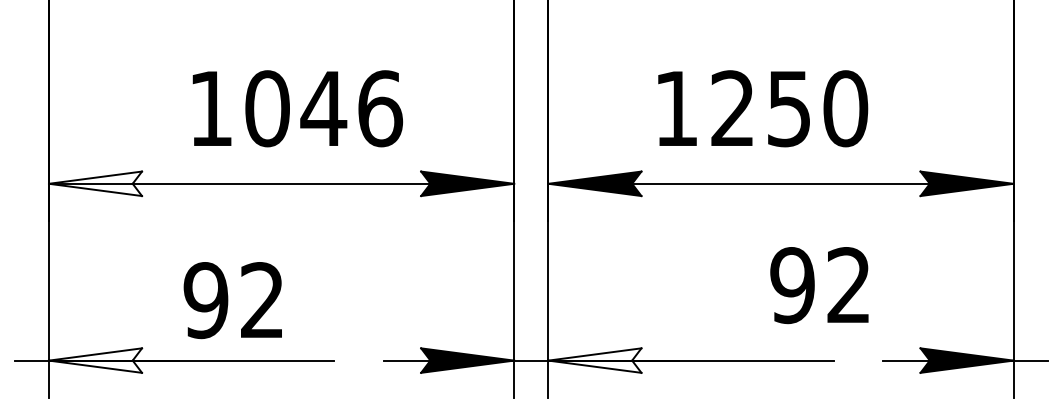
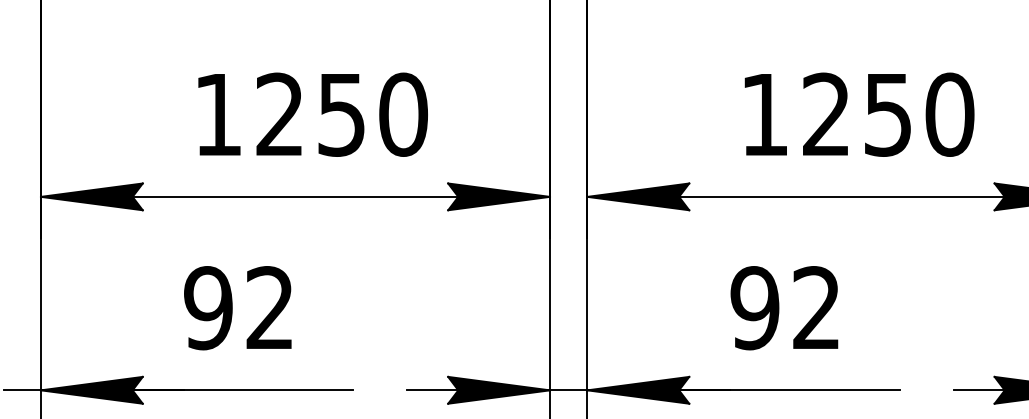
text: (324, 108) -> (342, 114), 1046 -> 1250
text: (763, 108) -> (859, 114), moved
fill: (95, 183) -> (91, 196), added
text: (819, 285) -> (784, 308), moved
text: (232, 300) -> (237, 308), moved
fill: (95, 360) -> (91, 390), added
fill: (594, 360) -> (637, 390), added

